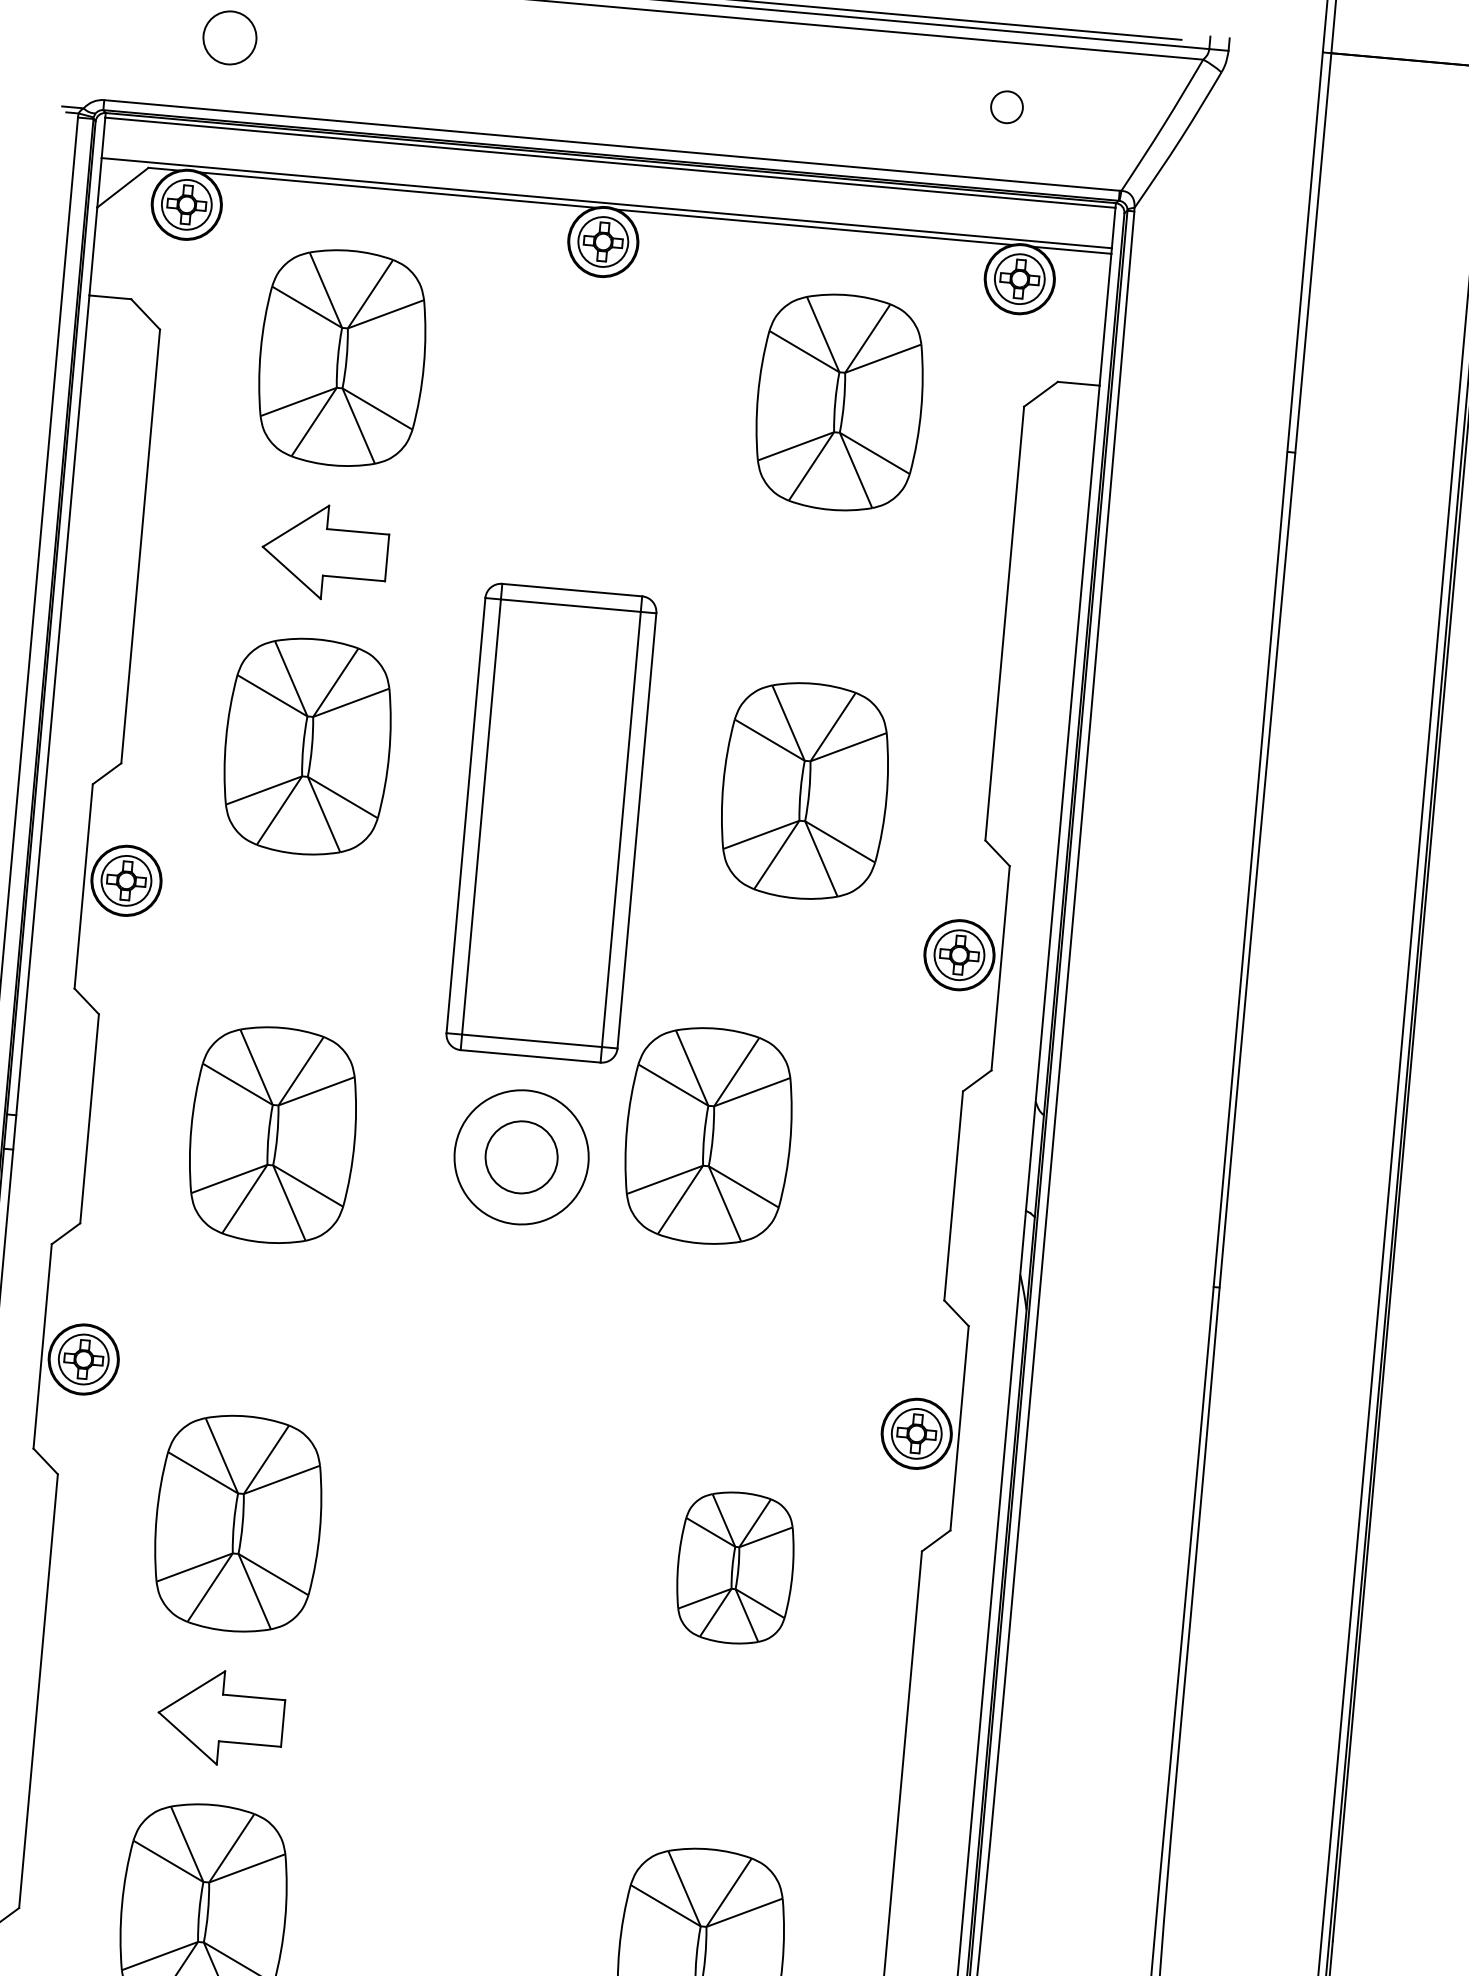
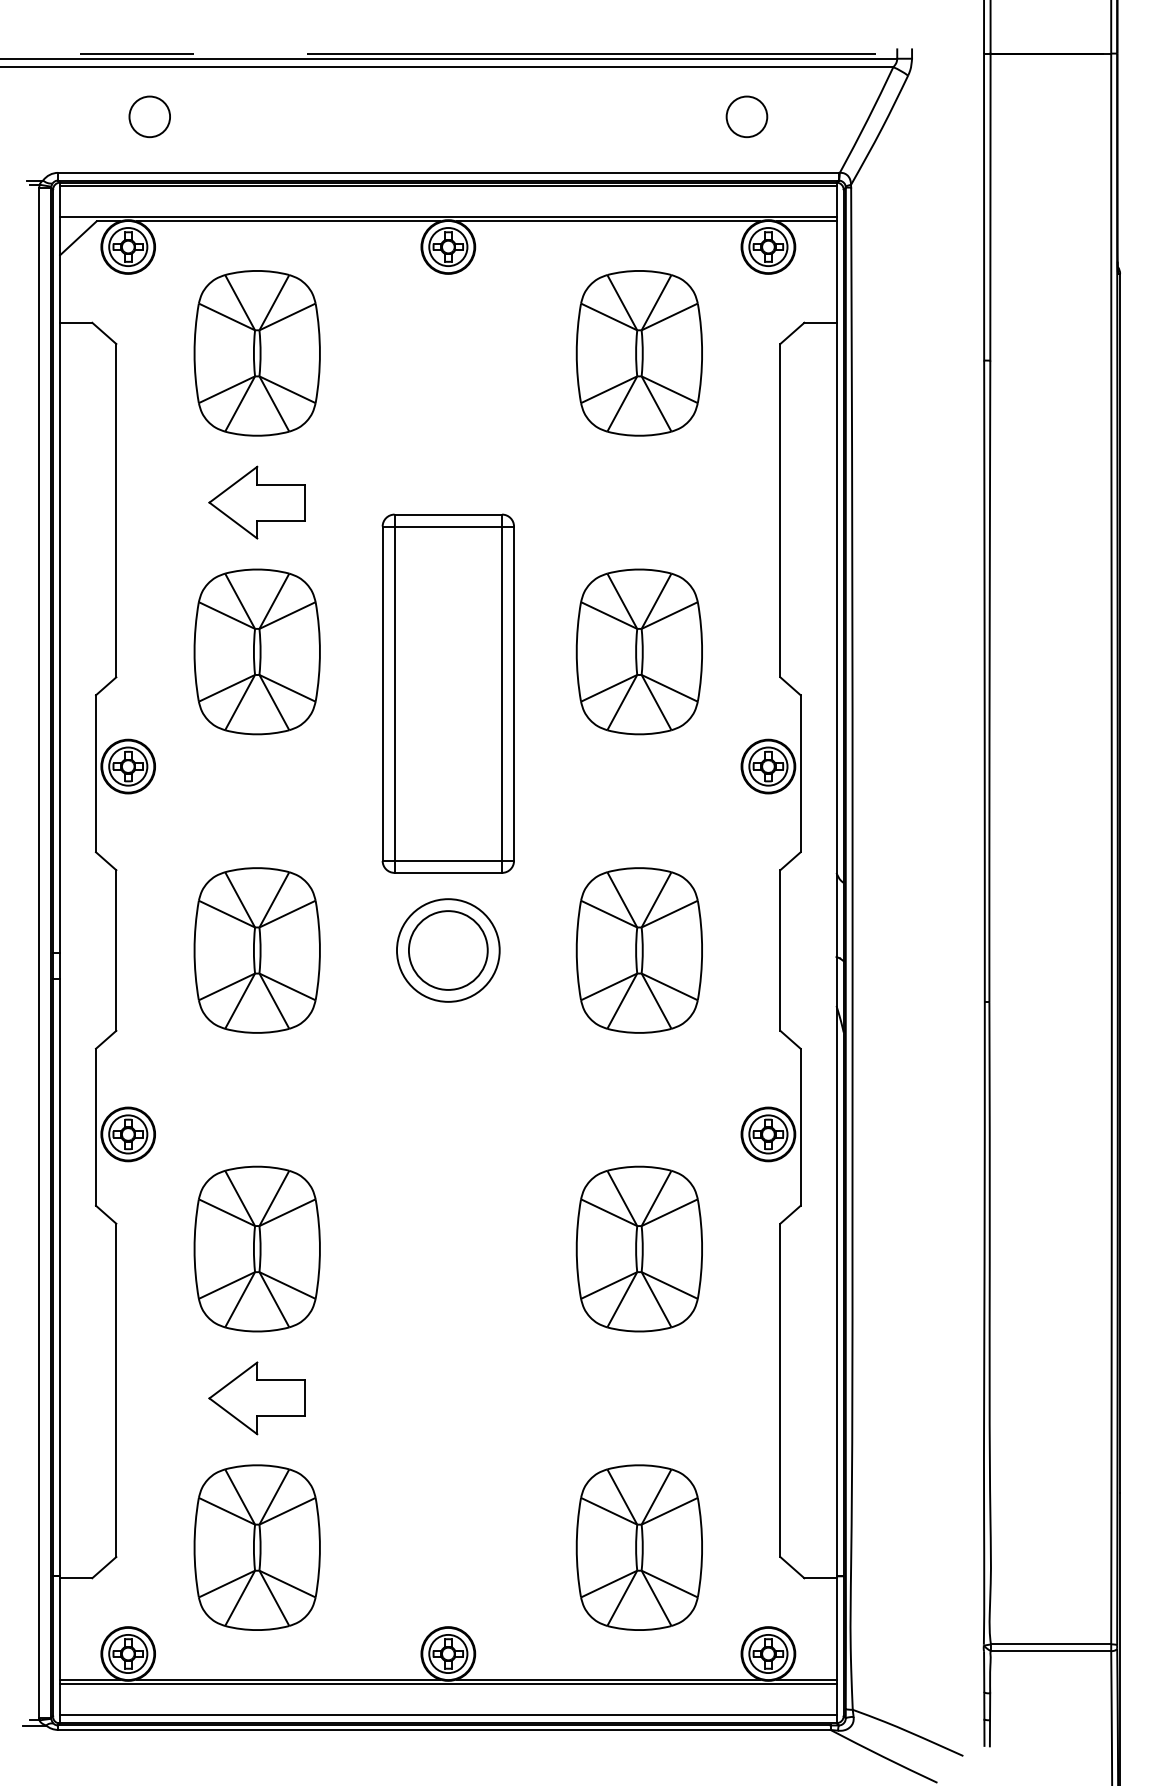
circle: (1006, 106) -> (746, 116), size x1.67
part: (707, 1135) -> (638, 950), moved
circle: (520, 1157) -> (447, 950), size x1.43
part: (734, 1567) -> (638, 1248), size x1.43

